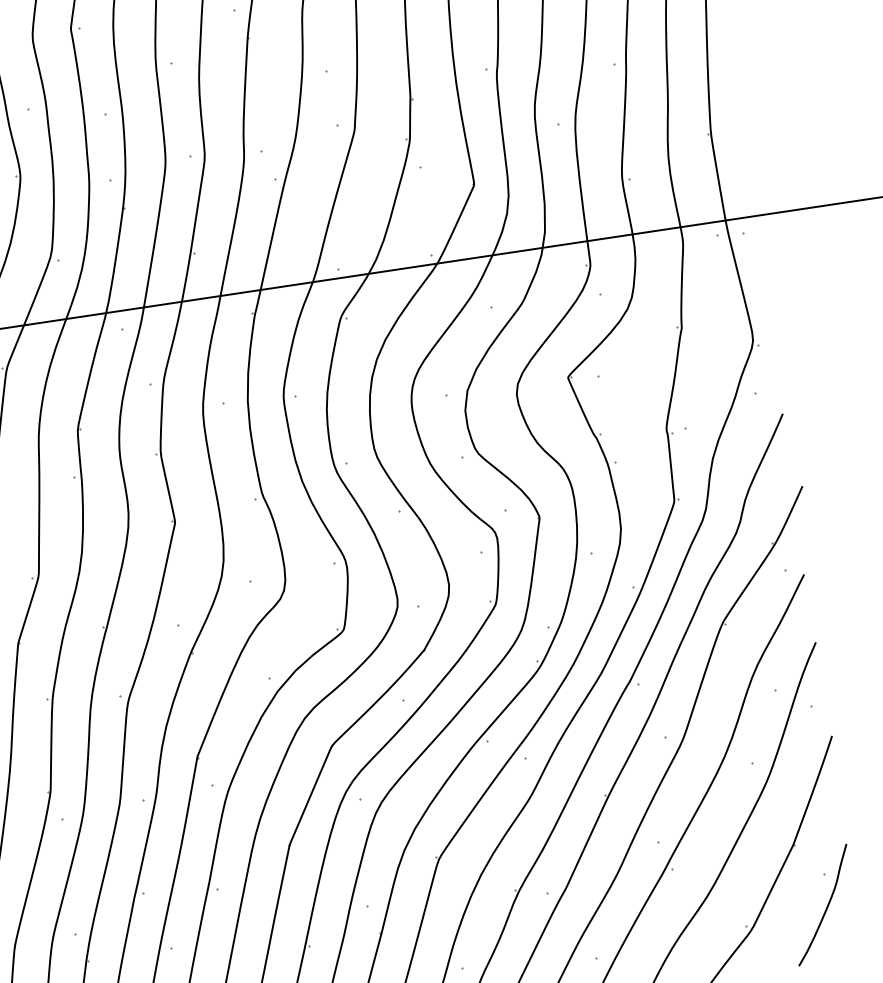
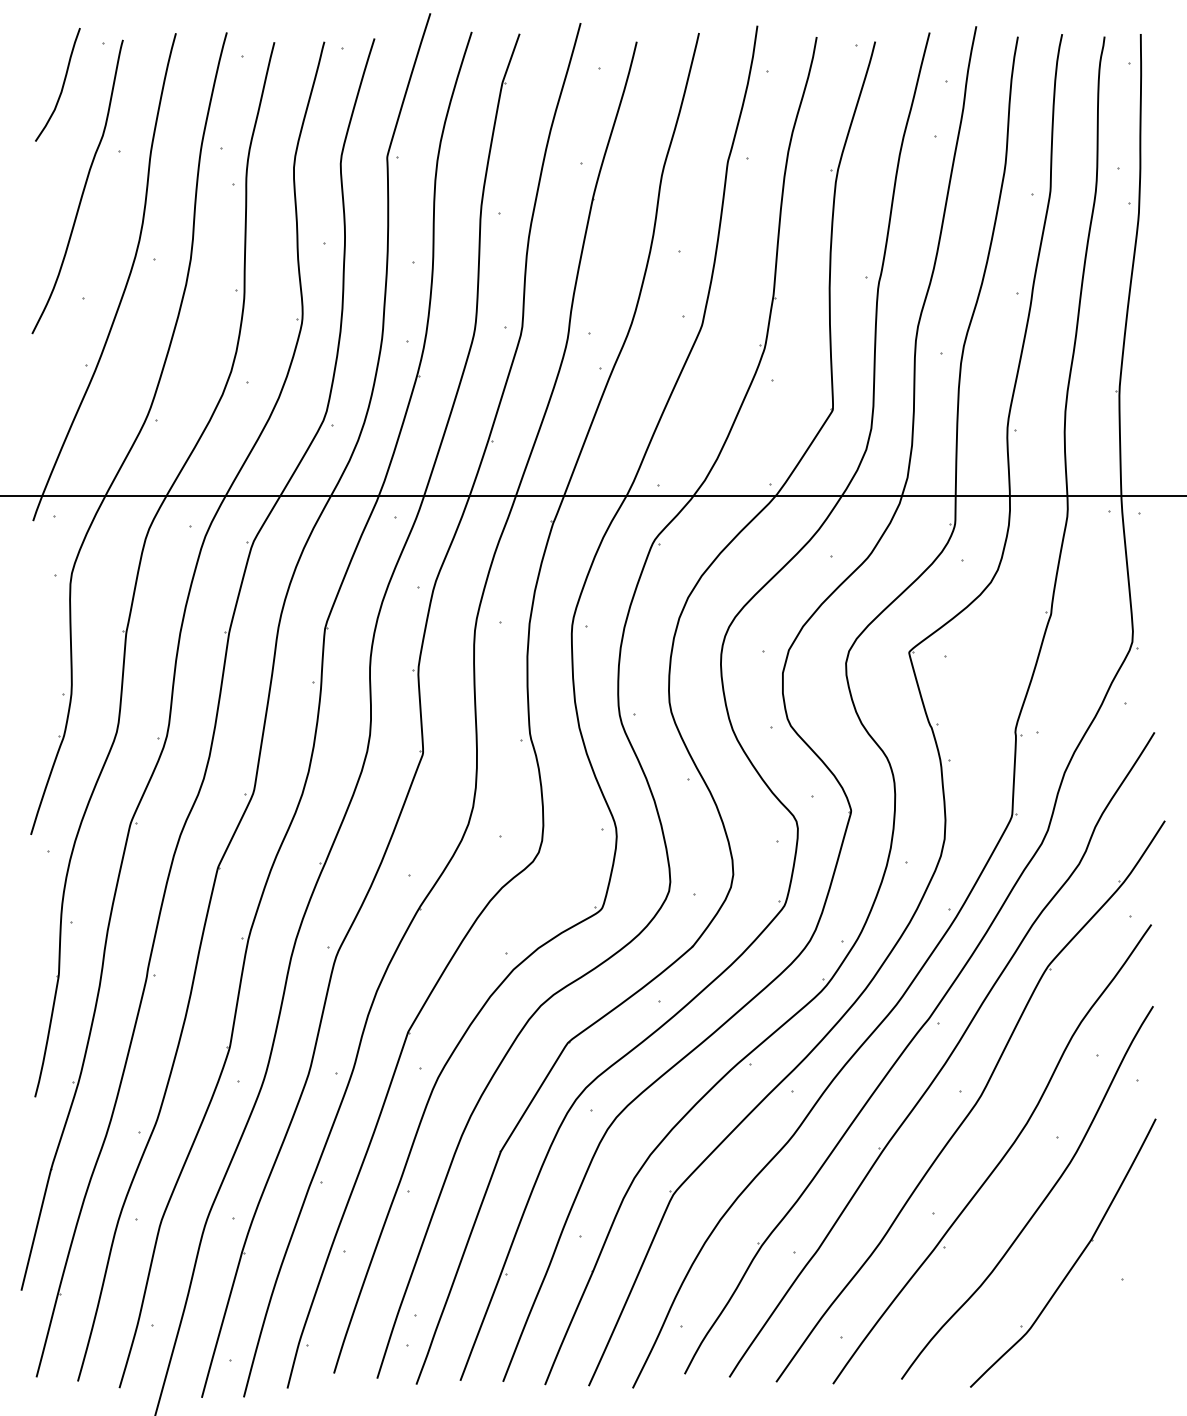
curve: (826, 907) -> (1119, 1318), removed

